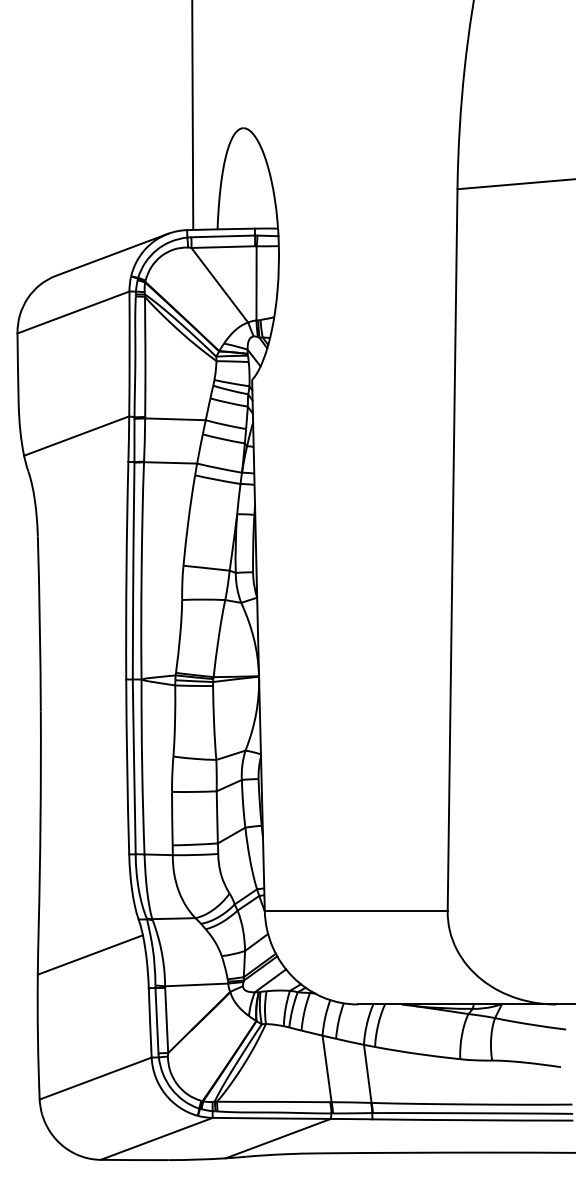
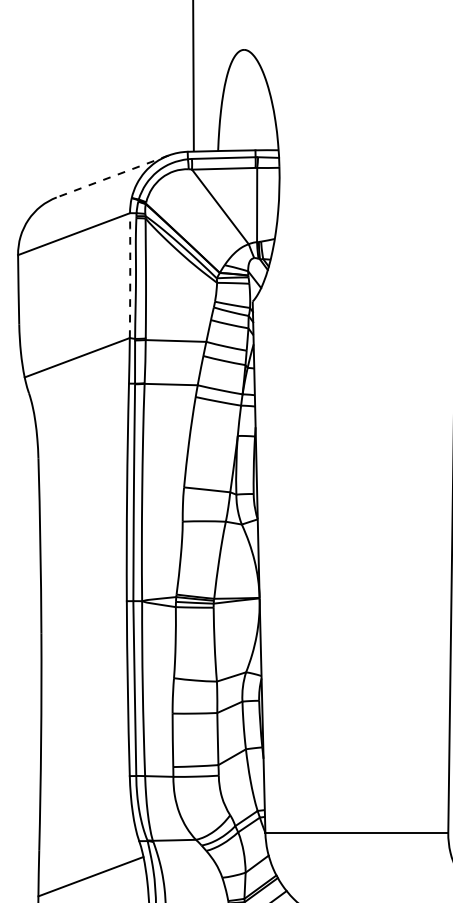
line: (112, 254) -> (113, 176), solid -> dashed
arc: (129, 353) -> (130, 275), solid -> dashed

